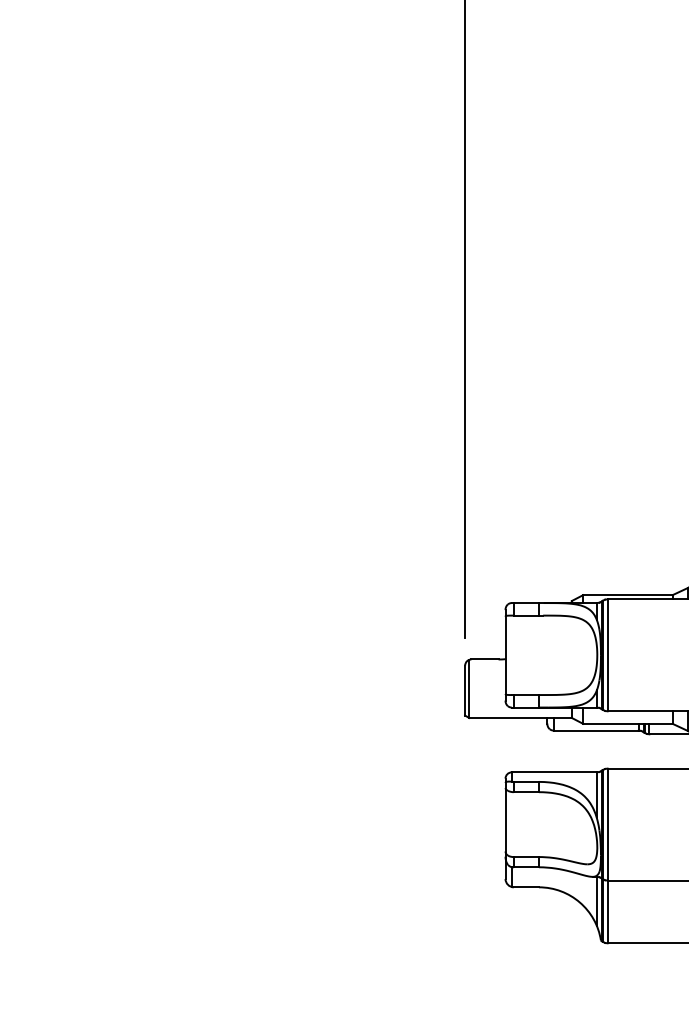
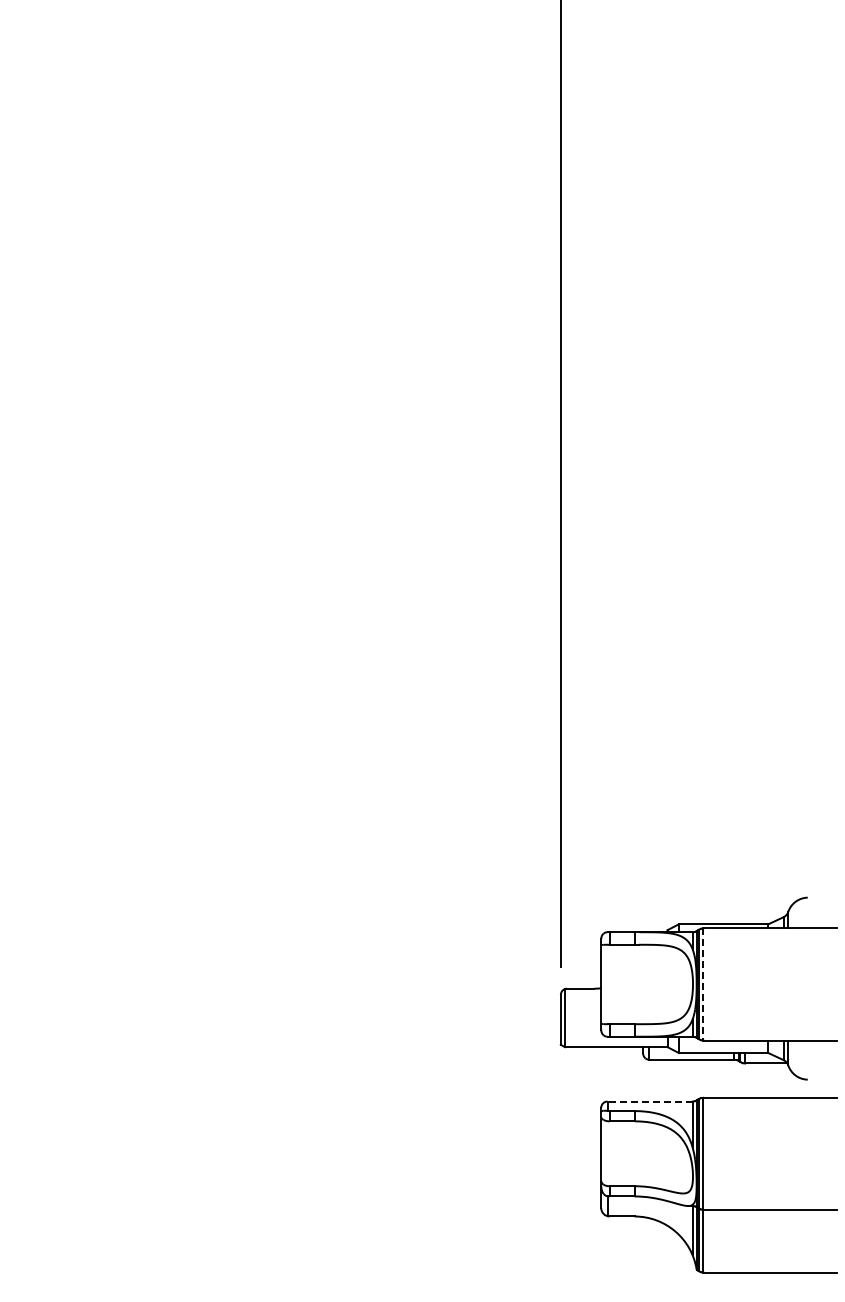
line: (607, 655) -> (703, 984), solid -> dashed
line: (554, 772) -> (650, 1101), solid -> dashed

